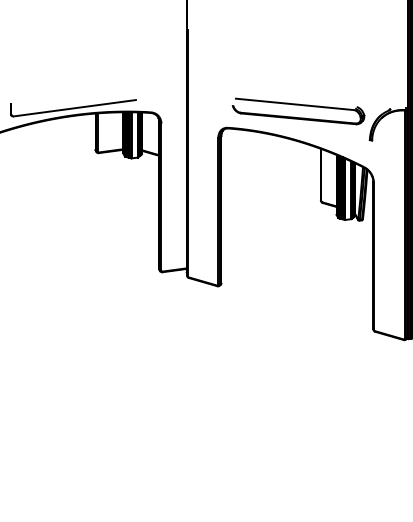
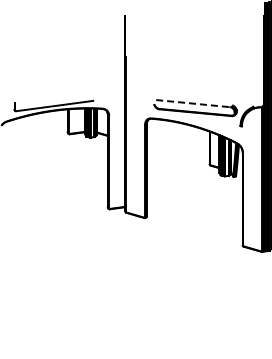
line: (293, 104) -> (192, 103), solid -> dashed

